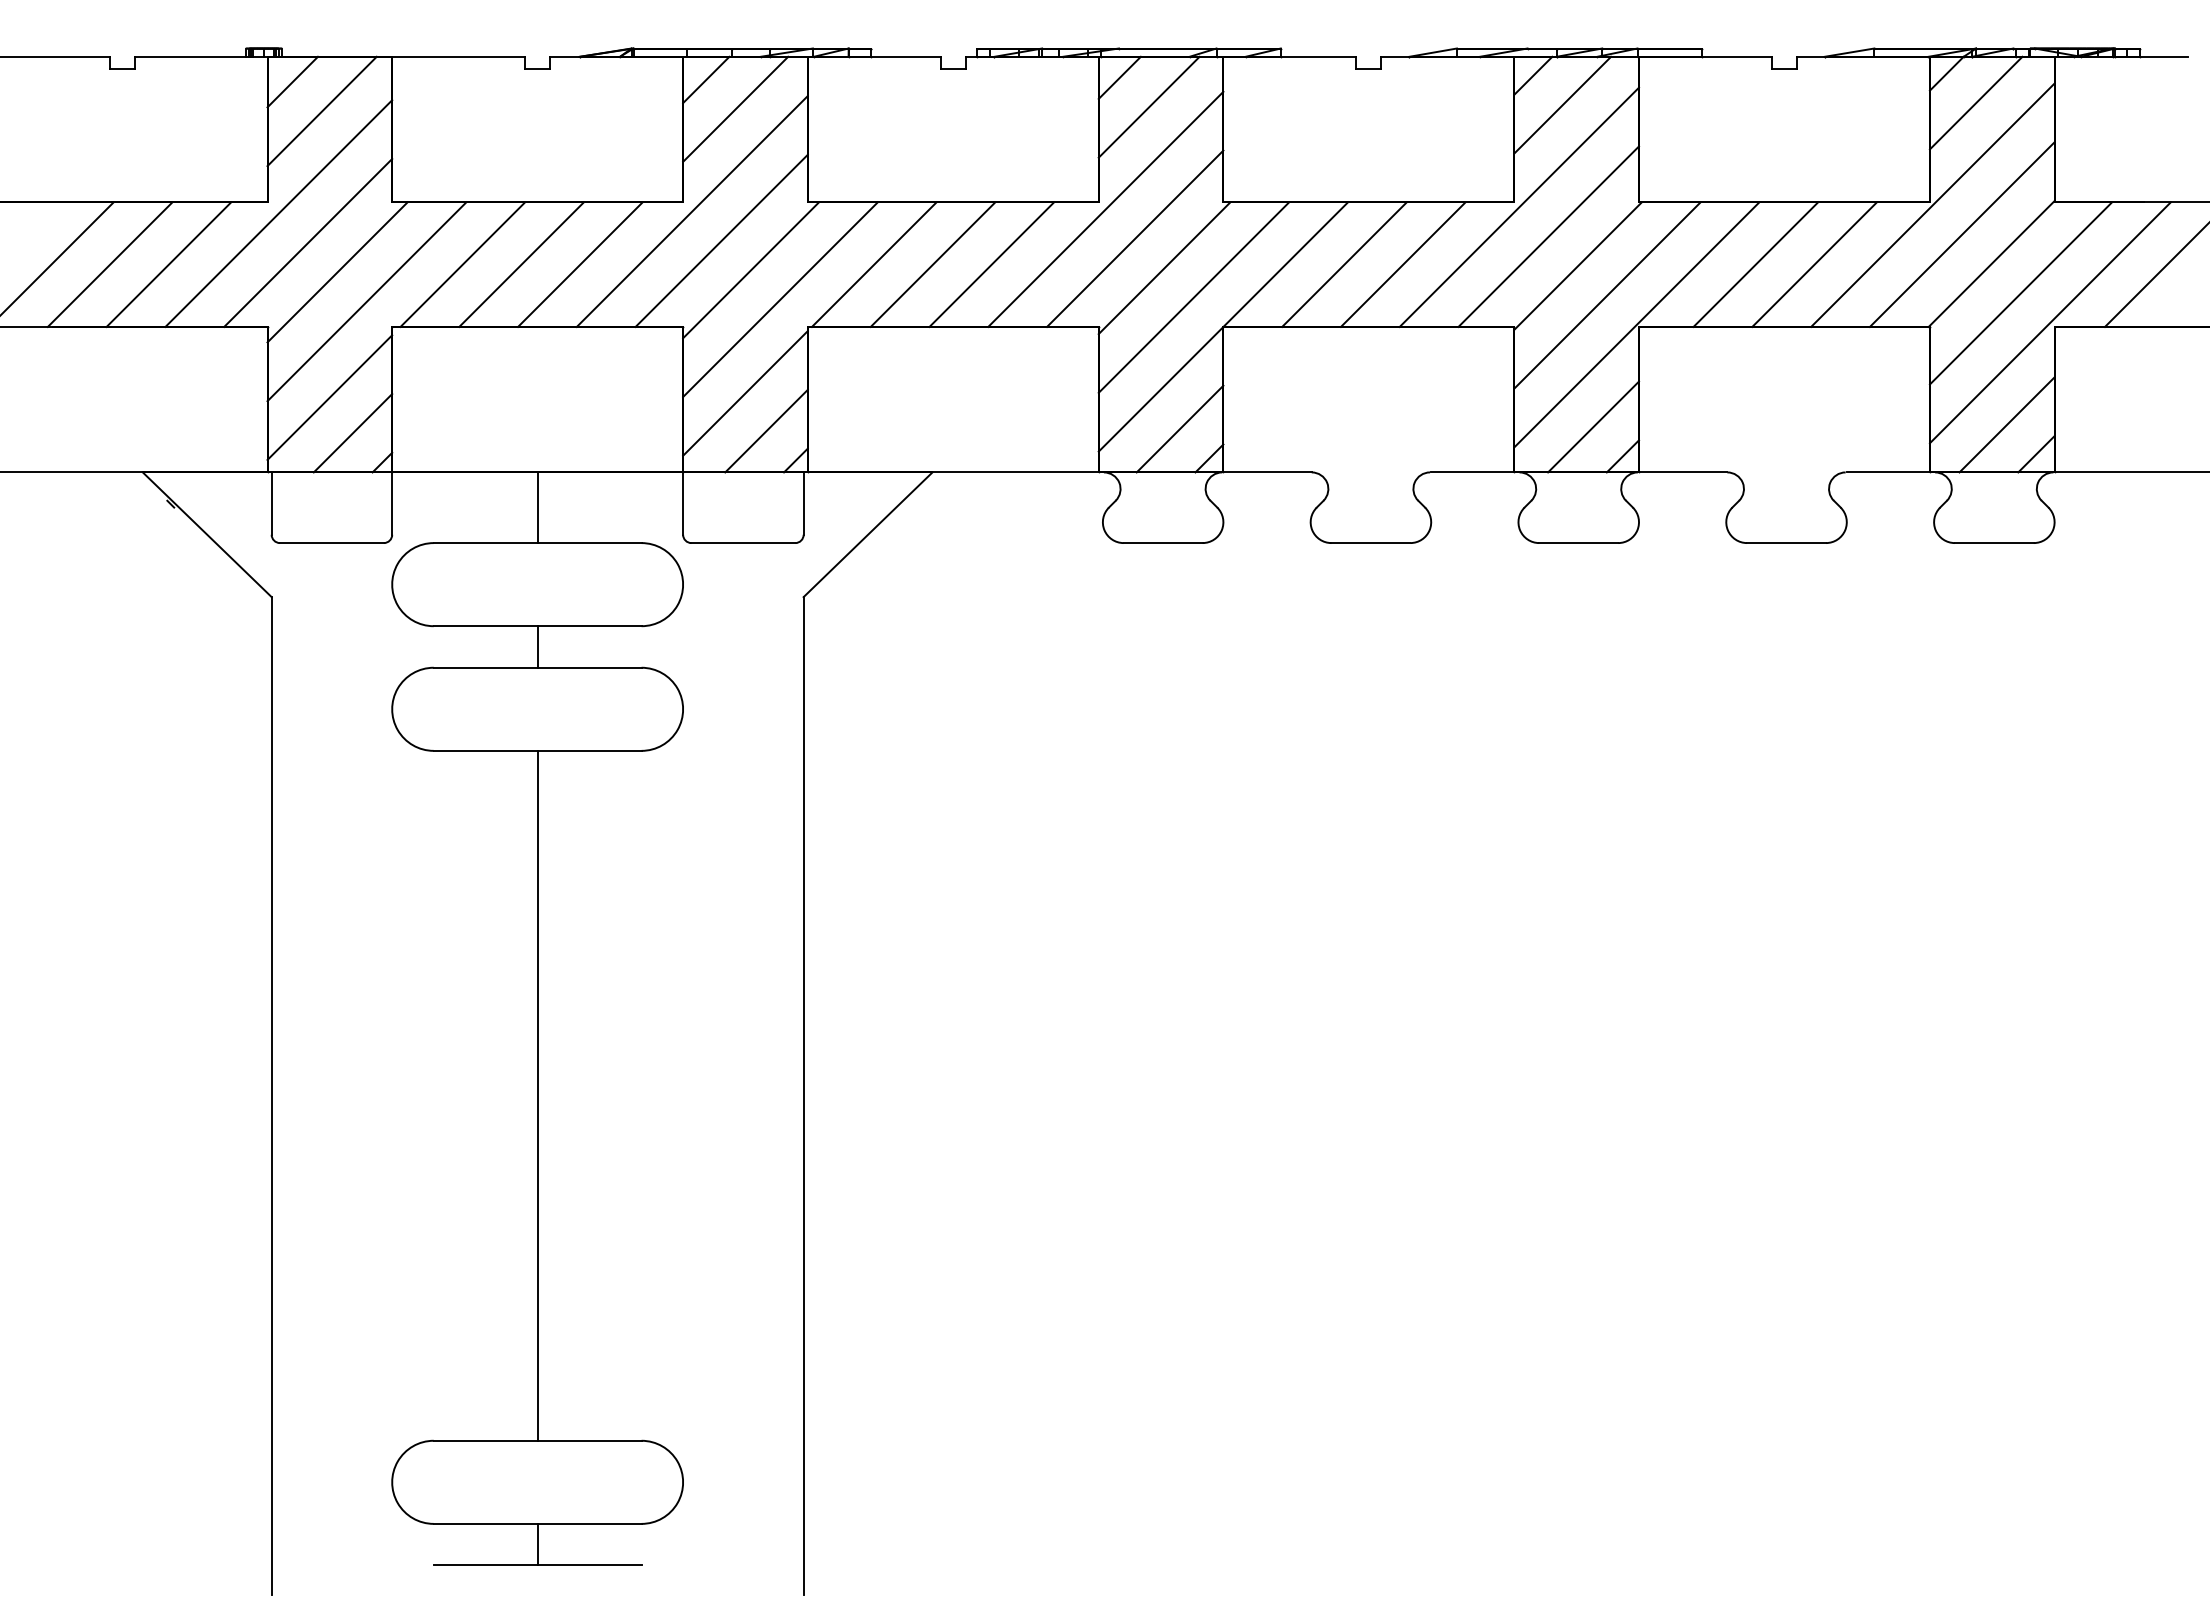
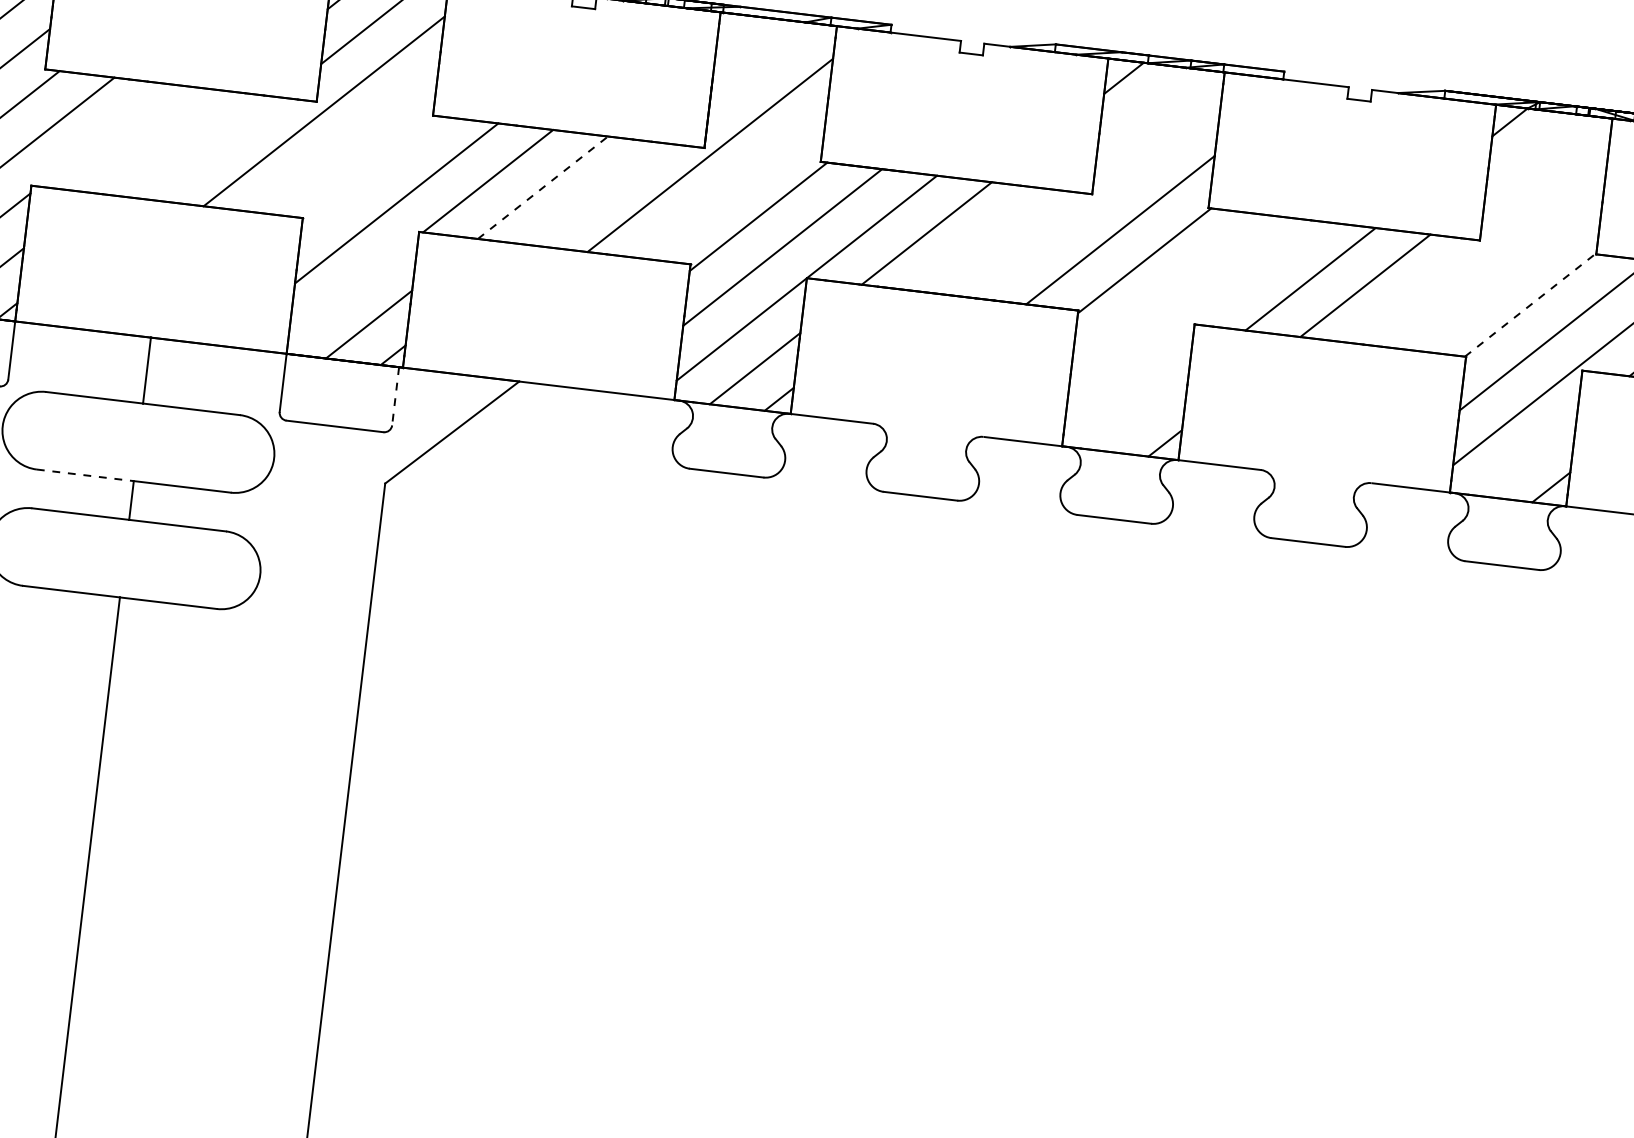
line: (1119, 77) -> (737, 33), removed
line: (1975, 102) -> (1533, 152), removed
line: (1562, 104) -> (1148, 108), removed
line: (1148, 106) -> (761, 64), removed
line: (1932, 204) -> (1482, 242), removed
line: (1519, 206) -> (1096, 198), removed
line: (1961, 234) -> (1505, 274), removed
line: (1135, 238) -> (734, 185), removed
line: (721, 240) -> (348, 141), removed
line: (1992, 263) -> (1531, 304), solid -> dashed
line: (462, 264) -> (103, 135), removed
line: (521, 264) -> (158, 141), removed
line: (580, 264) -> (214, 148), removed
line: (933, 264) -> (543, 187), solid -> dashed
line: (991, 264) -> (597, 194), removed
line: (1402, 264) -> (980, 239), removed
line: (751, 270) -> (372, 173), removed
line: (1607, 295) -> (1168, 291), removed
line: (1636, 324) -> (1192, 321), removed
line: (745, 393) -> (353, 287), removed
line: (2006, 424) -> (1526, 456), removed
line: (1593, 426) -> (1141, 412), removed
line: (803, 504) -> (395, 397), solid -> dashed
line: (485, 626) -> (85, 475), solid -> dashed

